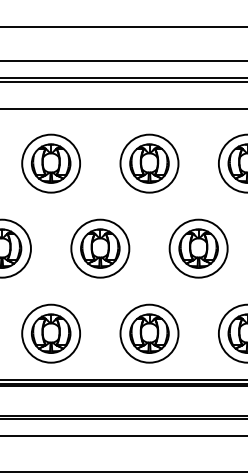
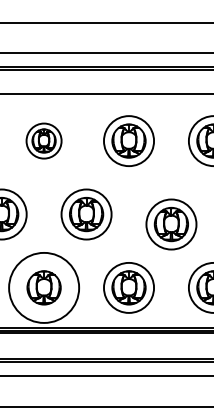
part: (50, 162) -> (43, 140), size x0.7
part: (198, 248) -> (171, 224), moved
circle: (51, 333) -> (44, 287), size x1.4

